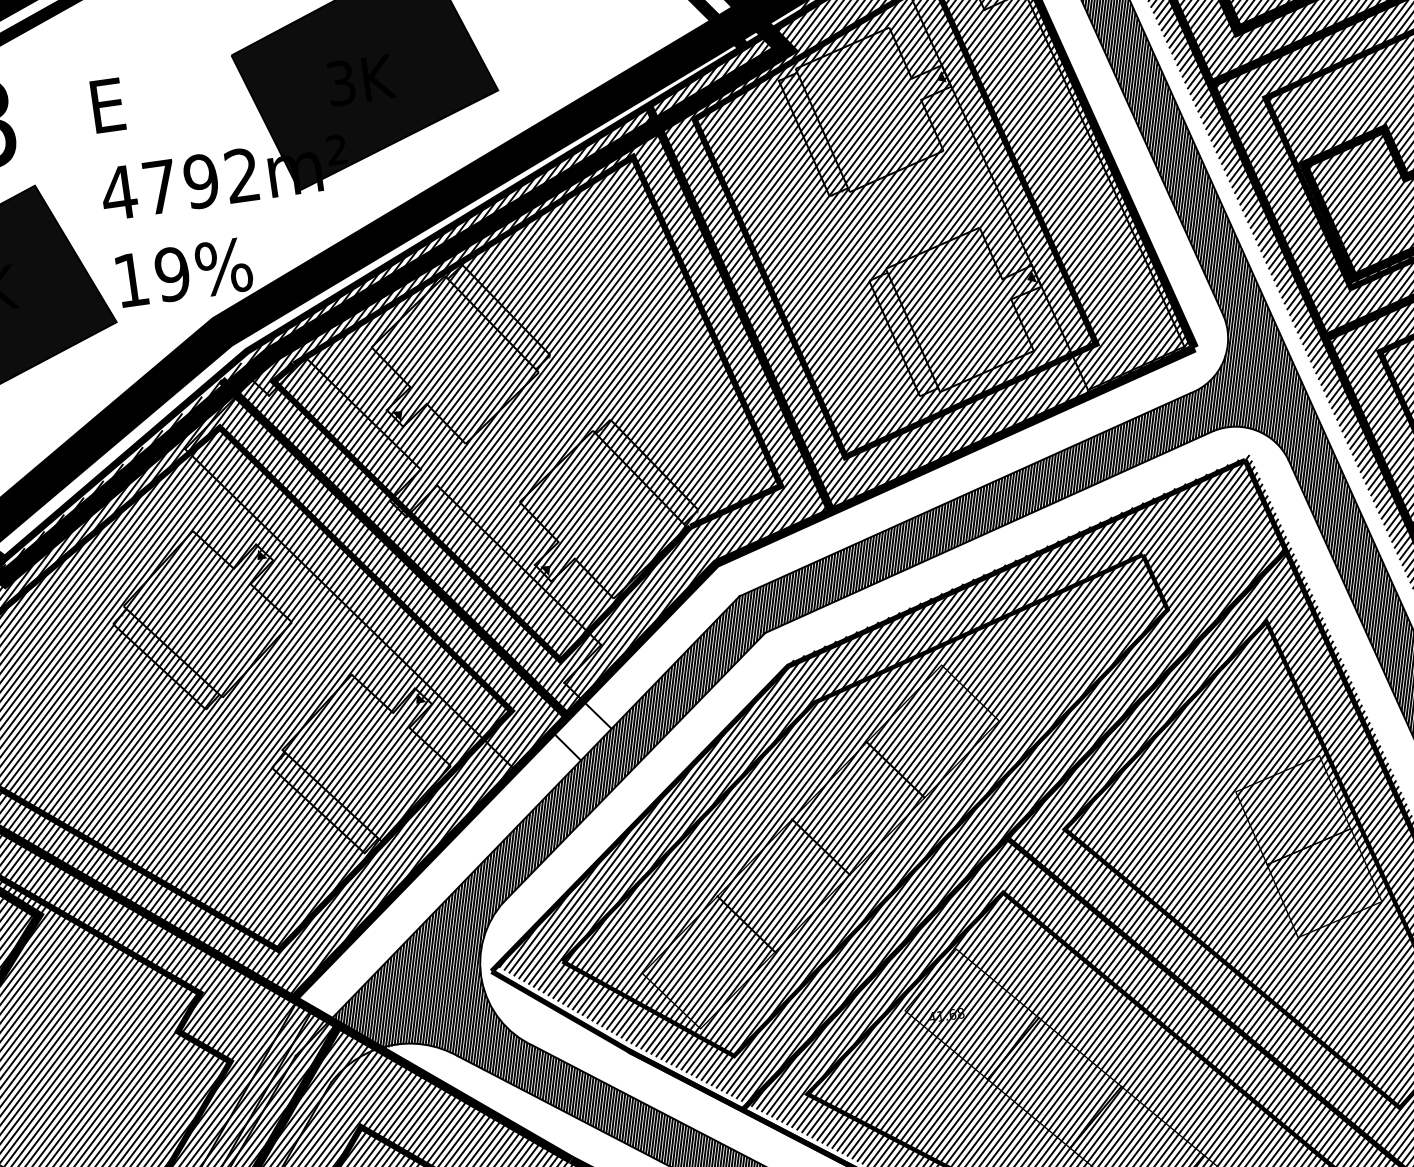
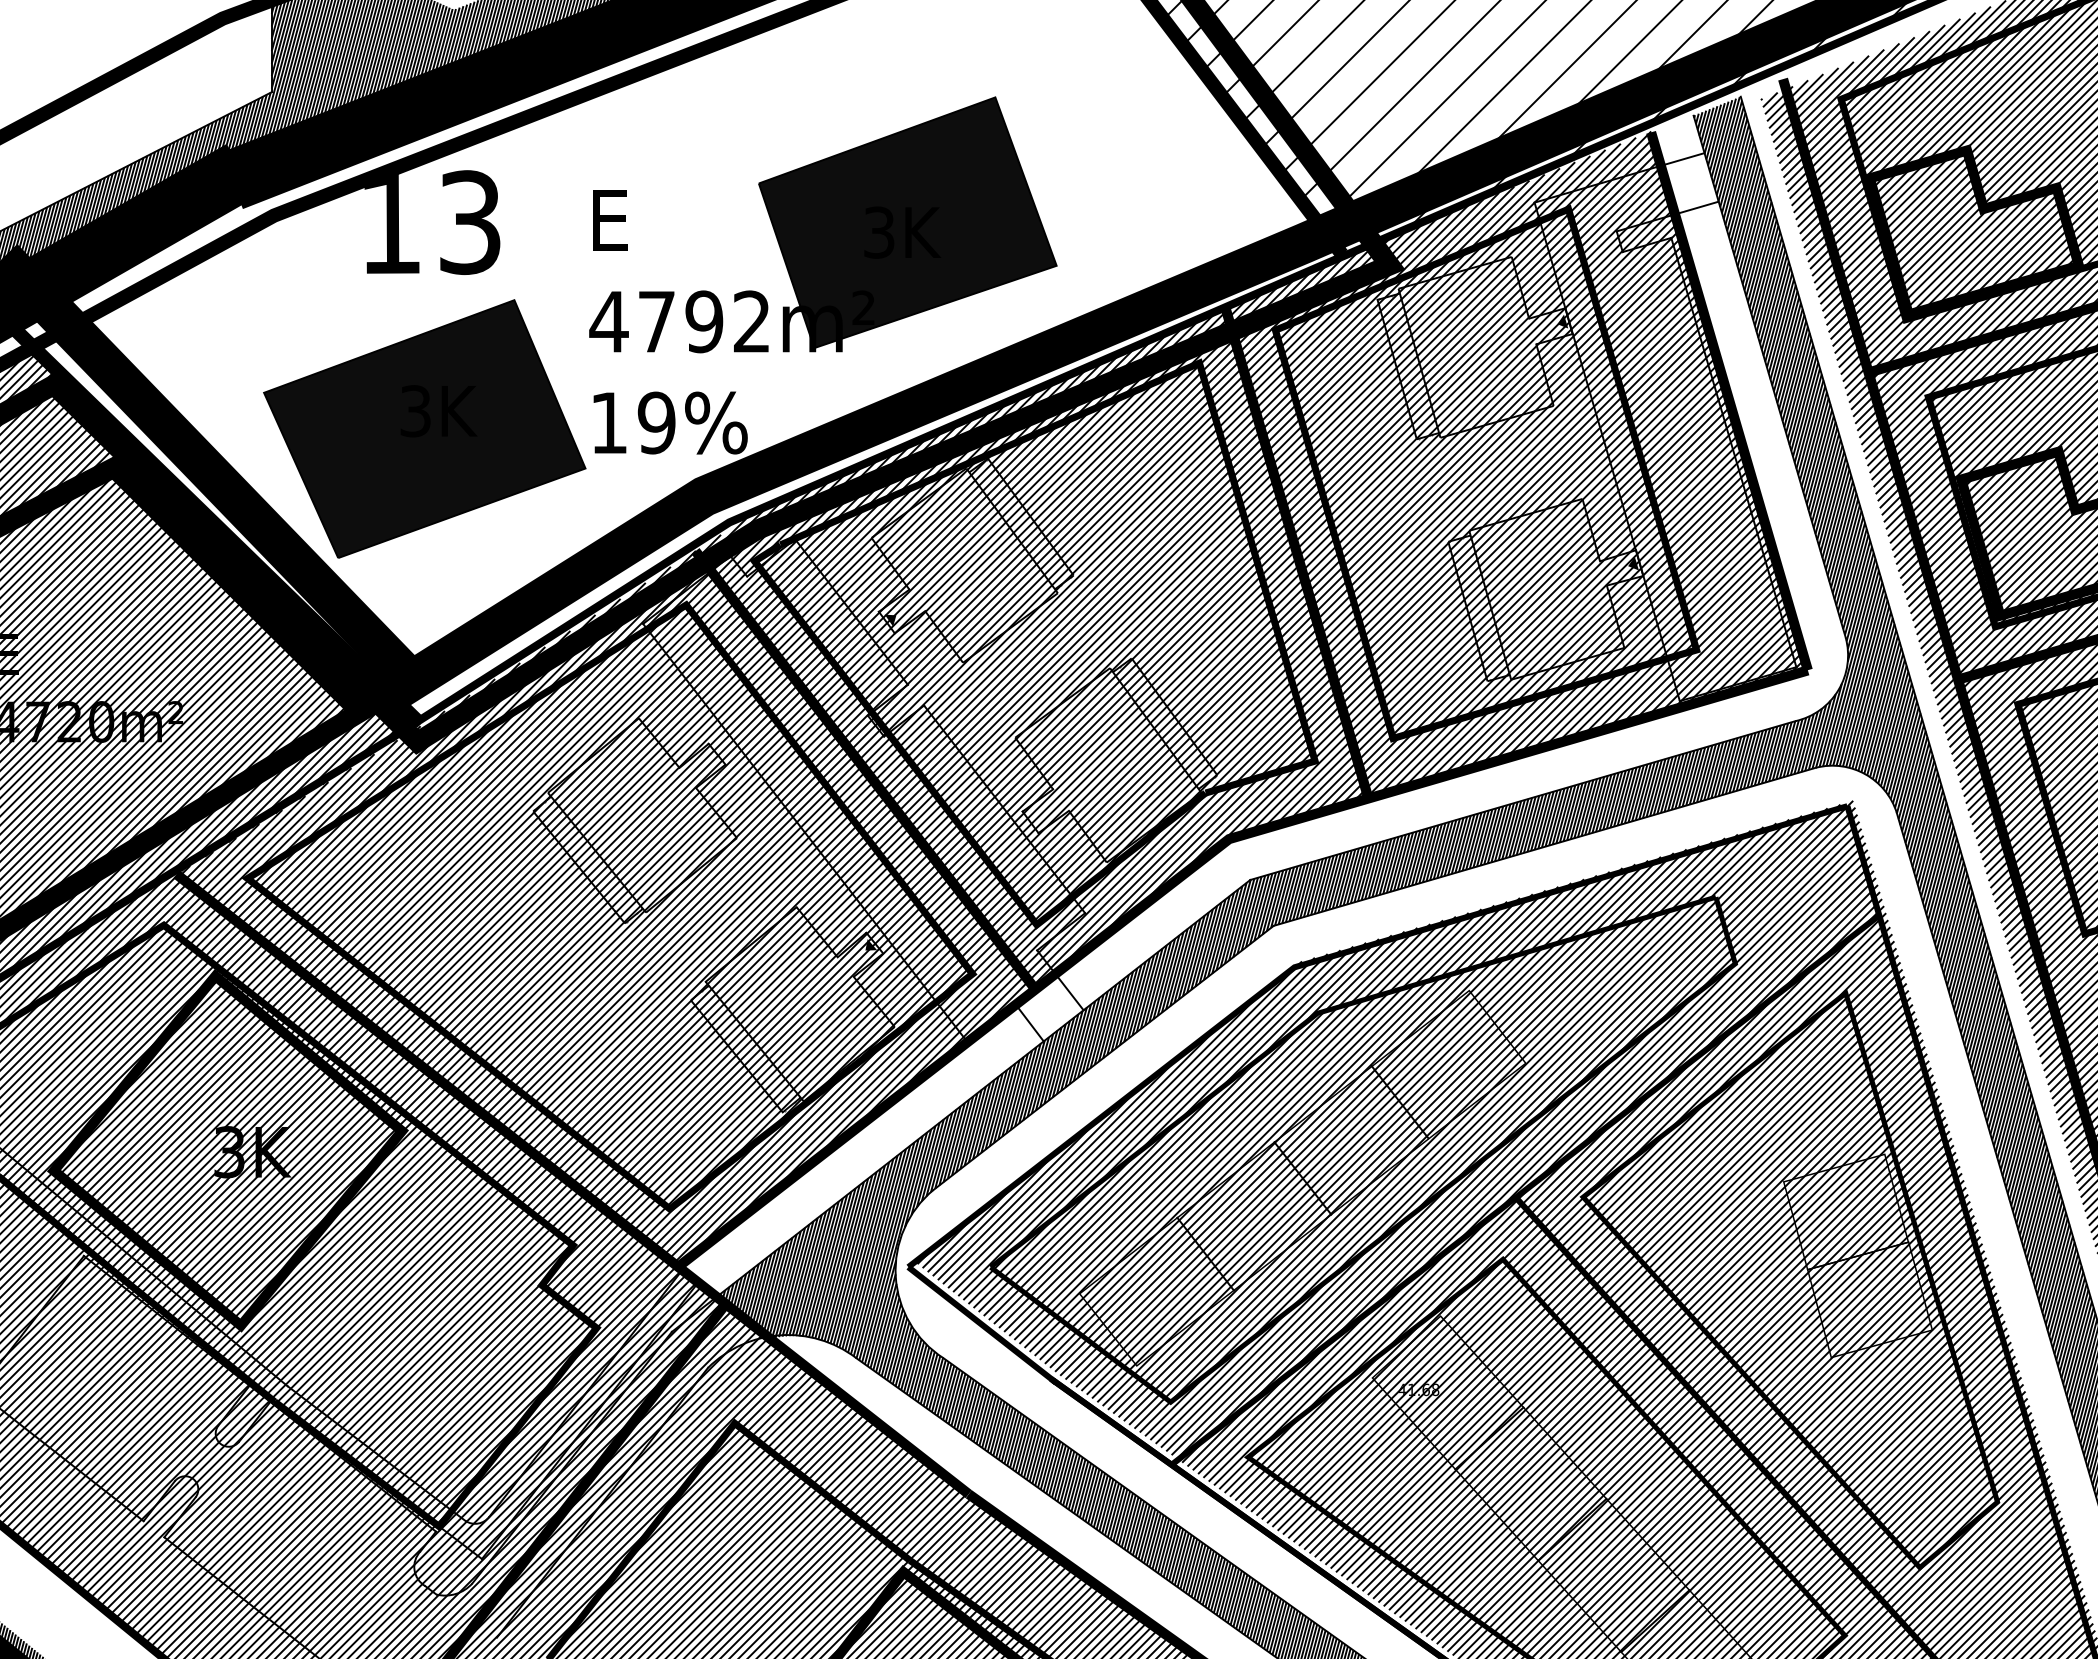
fill: (261, 554) -> (713, 755), removed
fill: (546, 571) -> (1034, 820), removed

